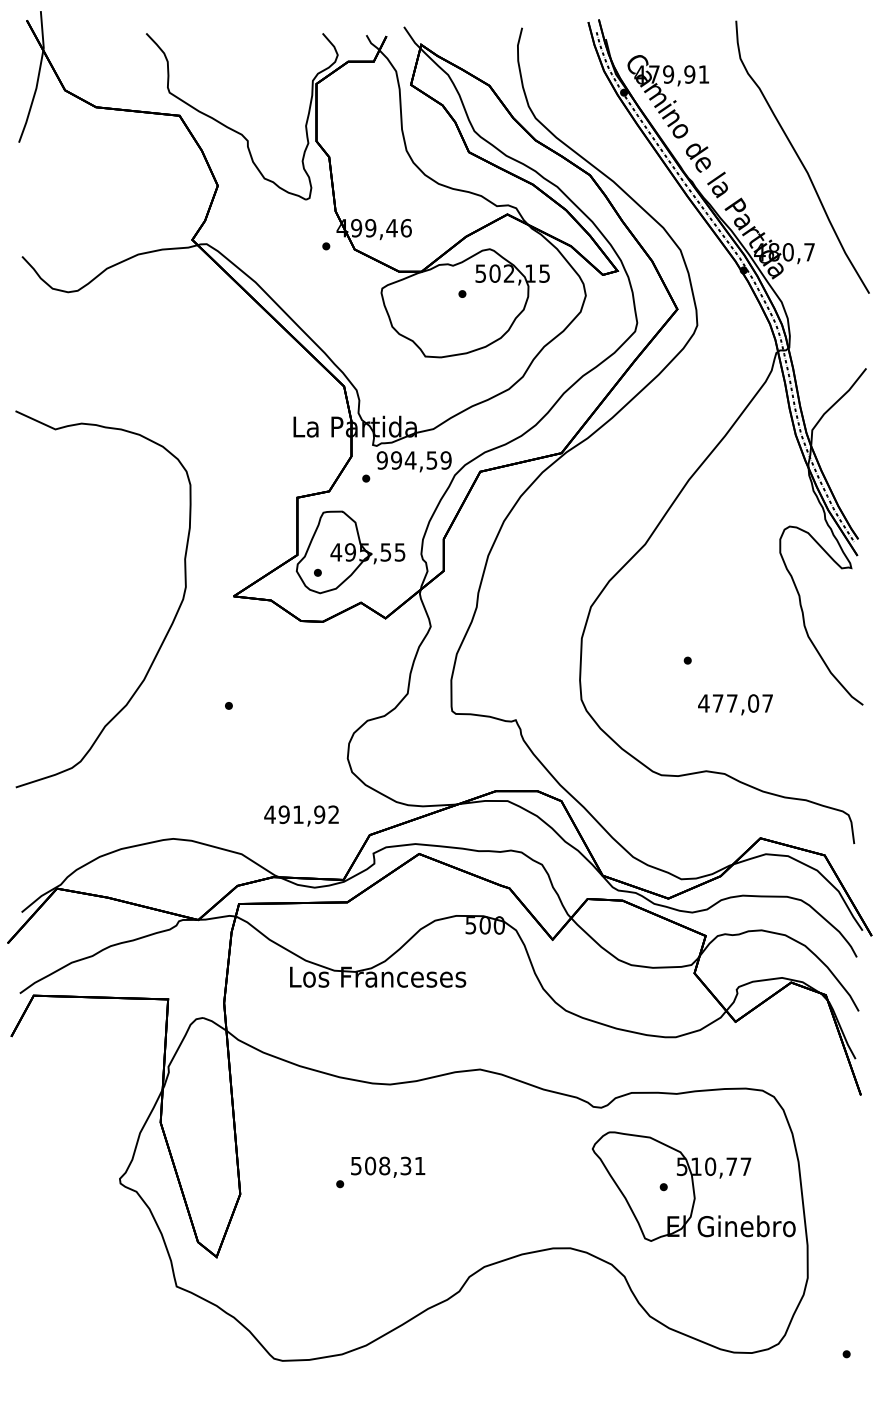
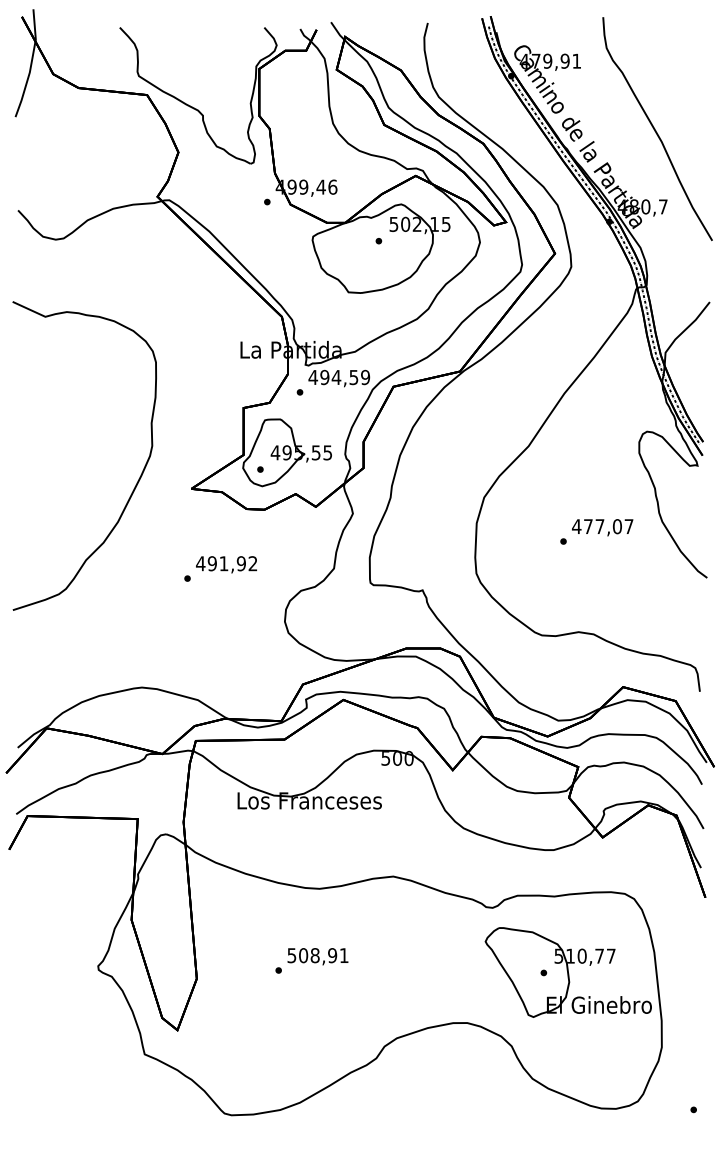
text: (382, 460) -> (313, 377), 994,59 -> 494,59
curve: (167, 630) -> (137, 481), moved
text: (735, 704) -> (602, 527), moved
text: (301, 815) -> (226, 564), moved
text: (405, 1165) -> (332, 955), 508,31 -> 508,91

